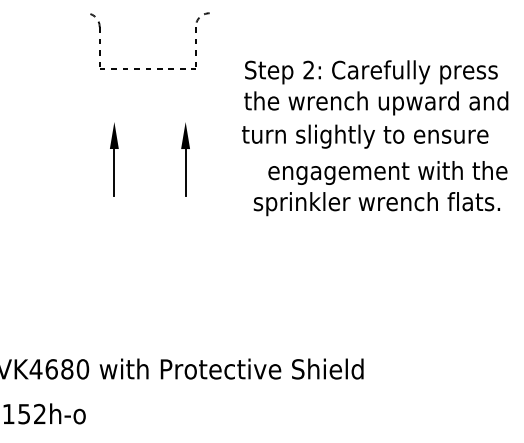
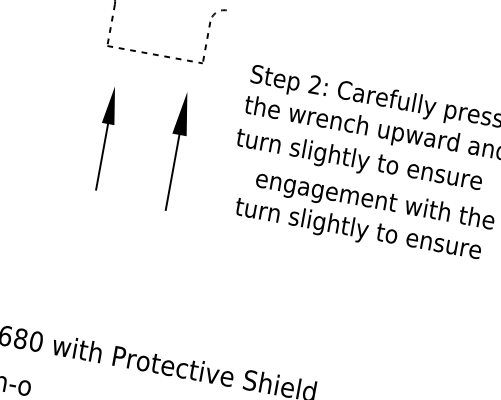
part: (114, 159) -> (105, 138), size x1.4
part: (185, 159) -> (176, 151), size x1.6
text: (376, 204) -> (358, 230), sprinkler wrench flats. -> turn slightly to ensure

